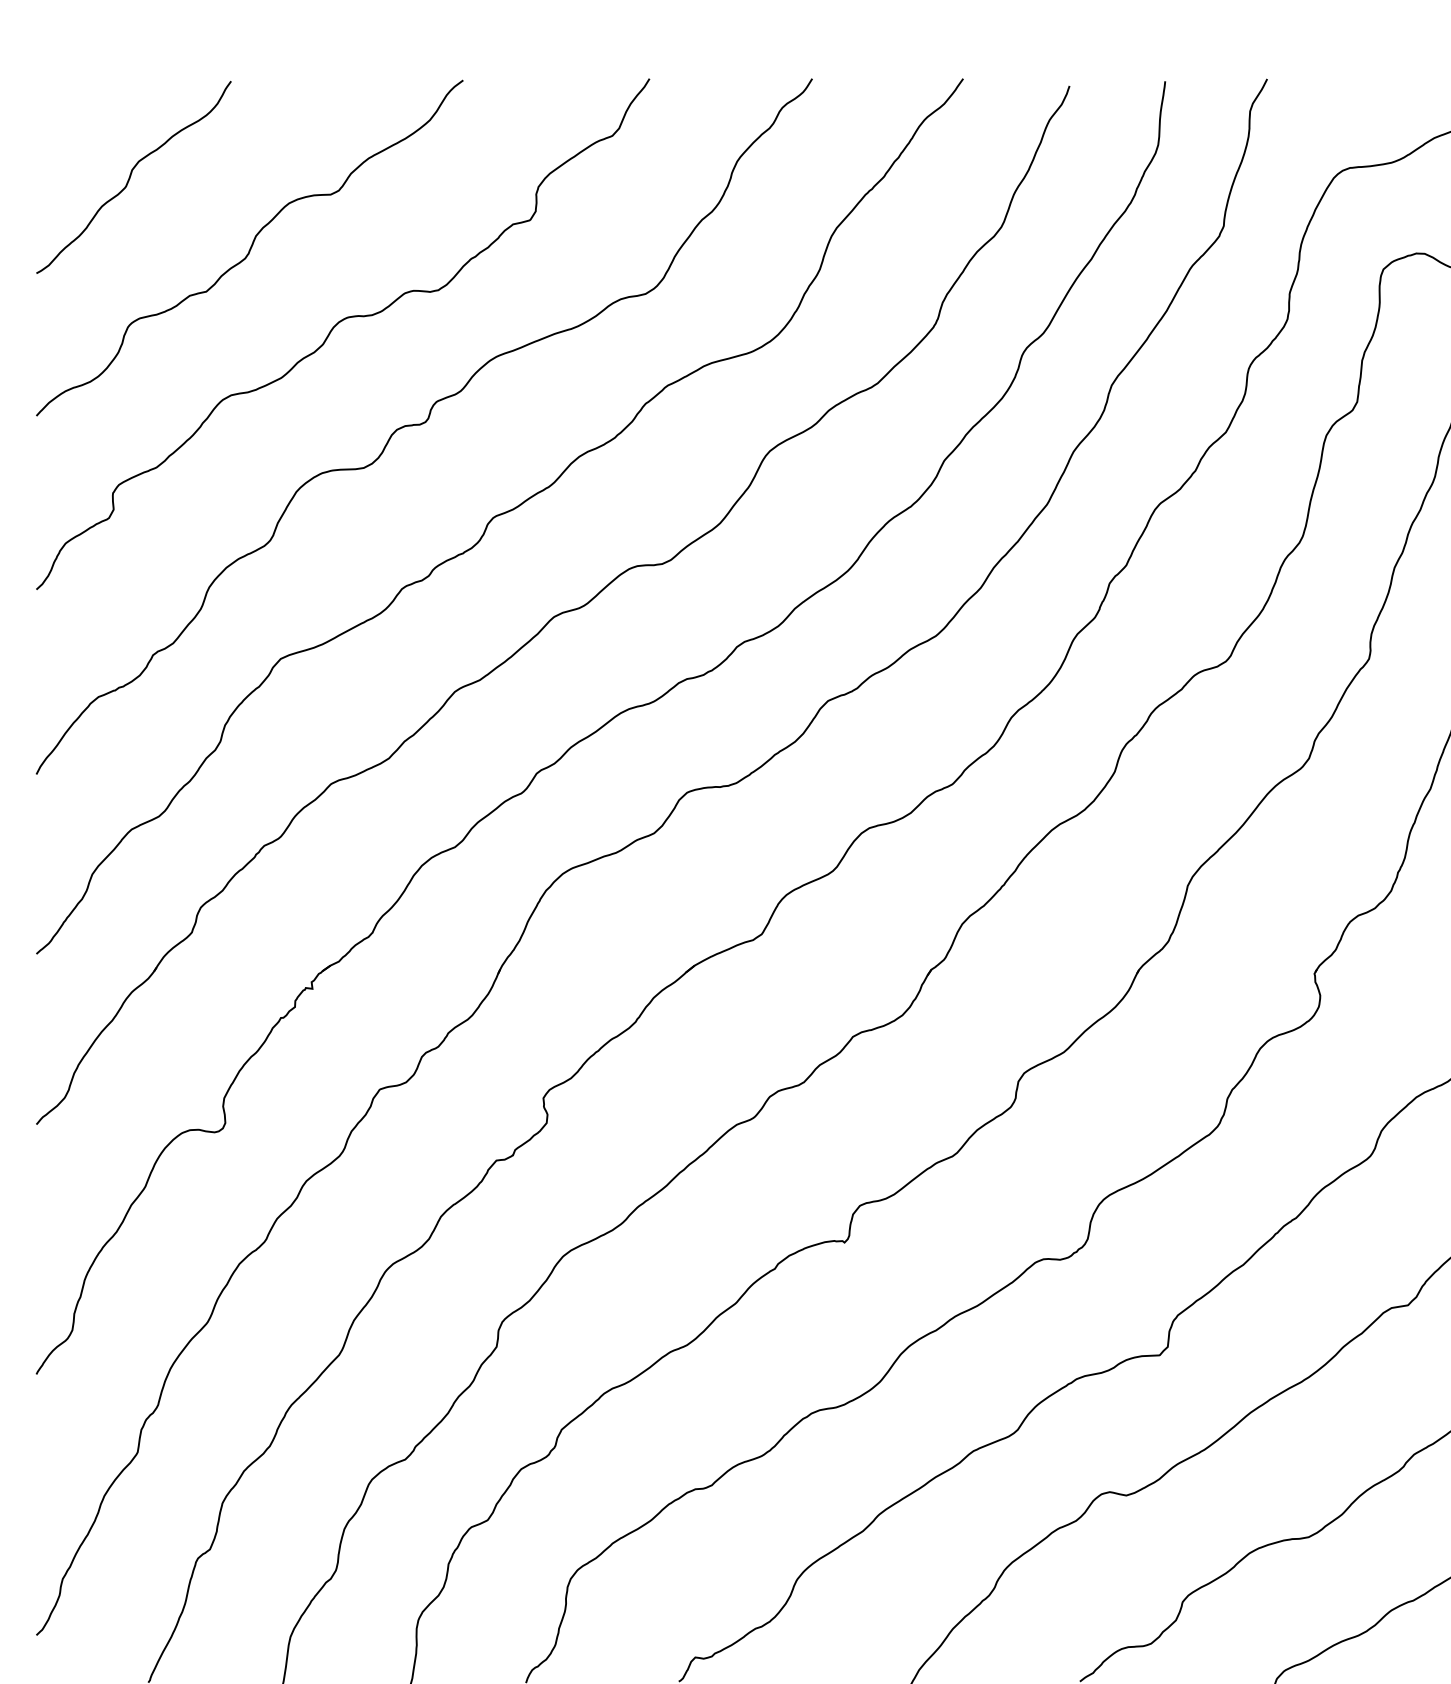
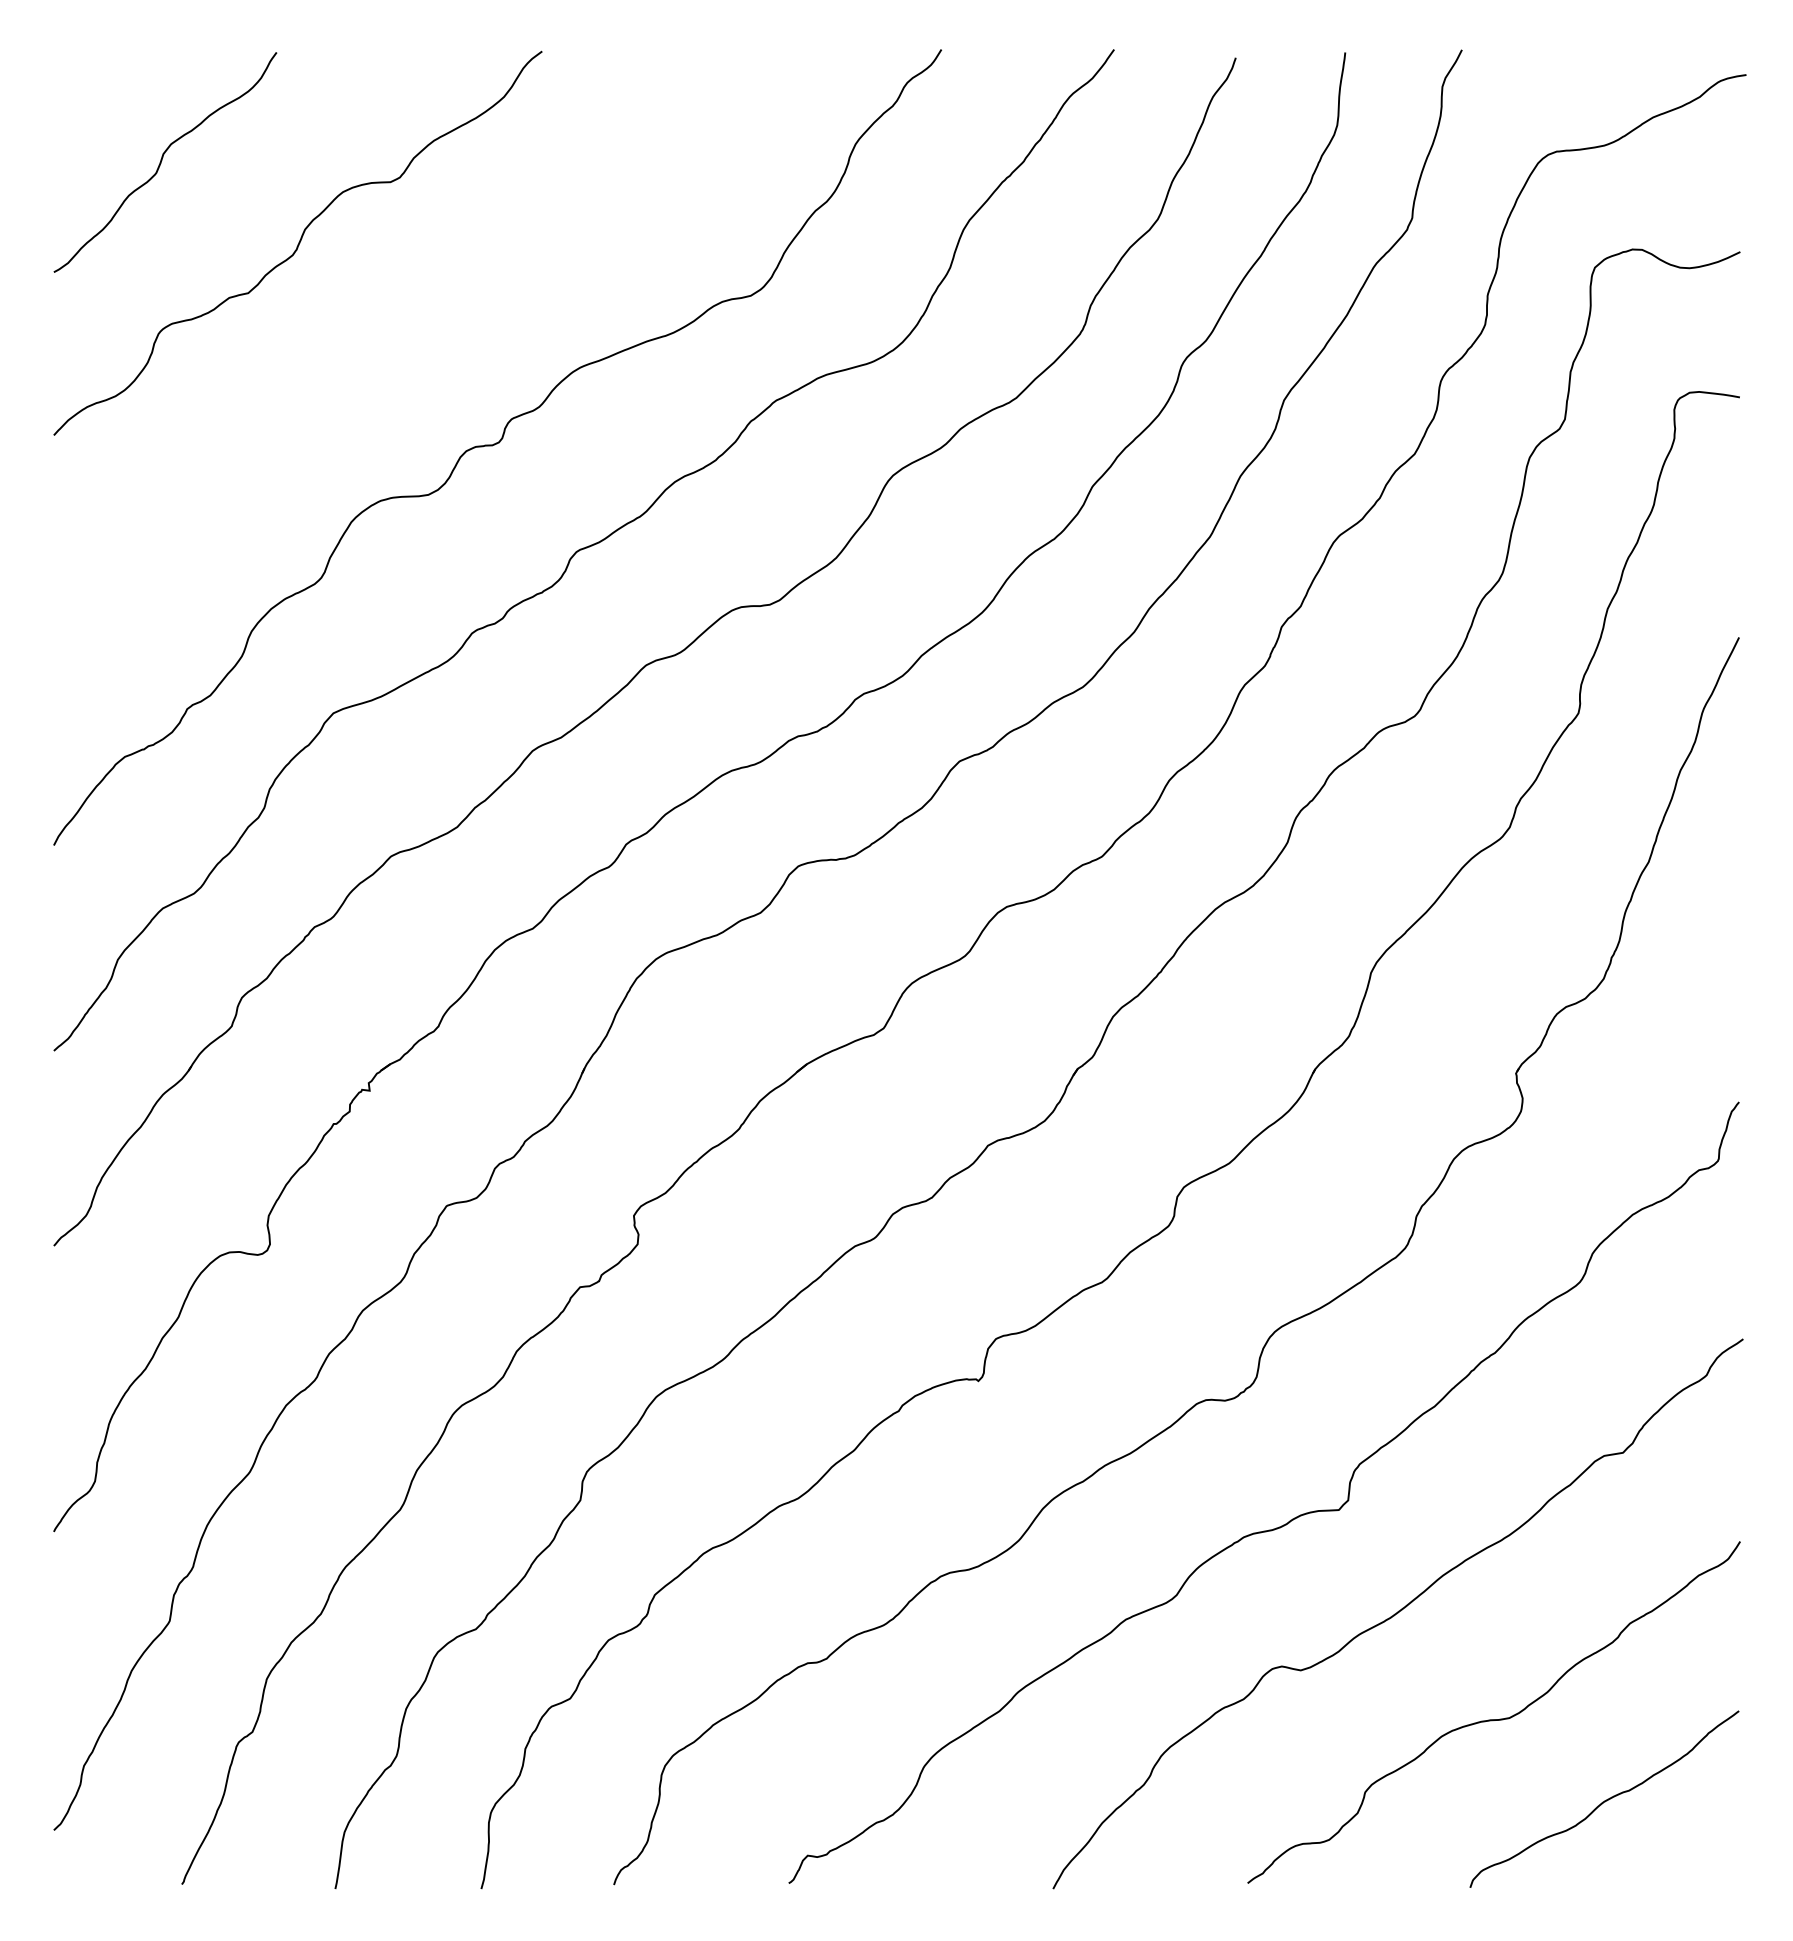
curve: (335, 326) -> (396, 332), removed

